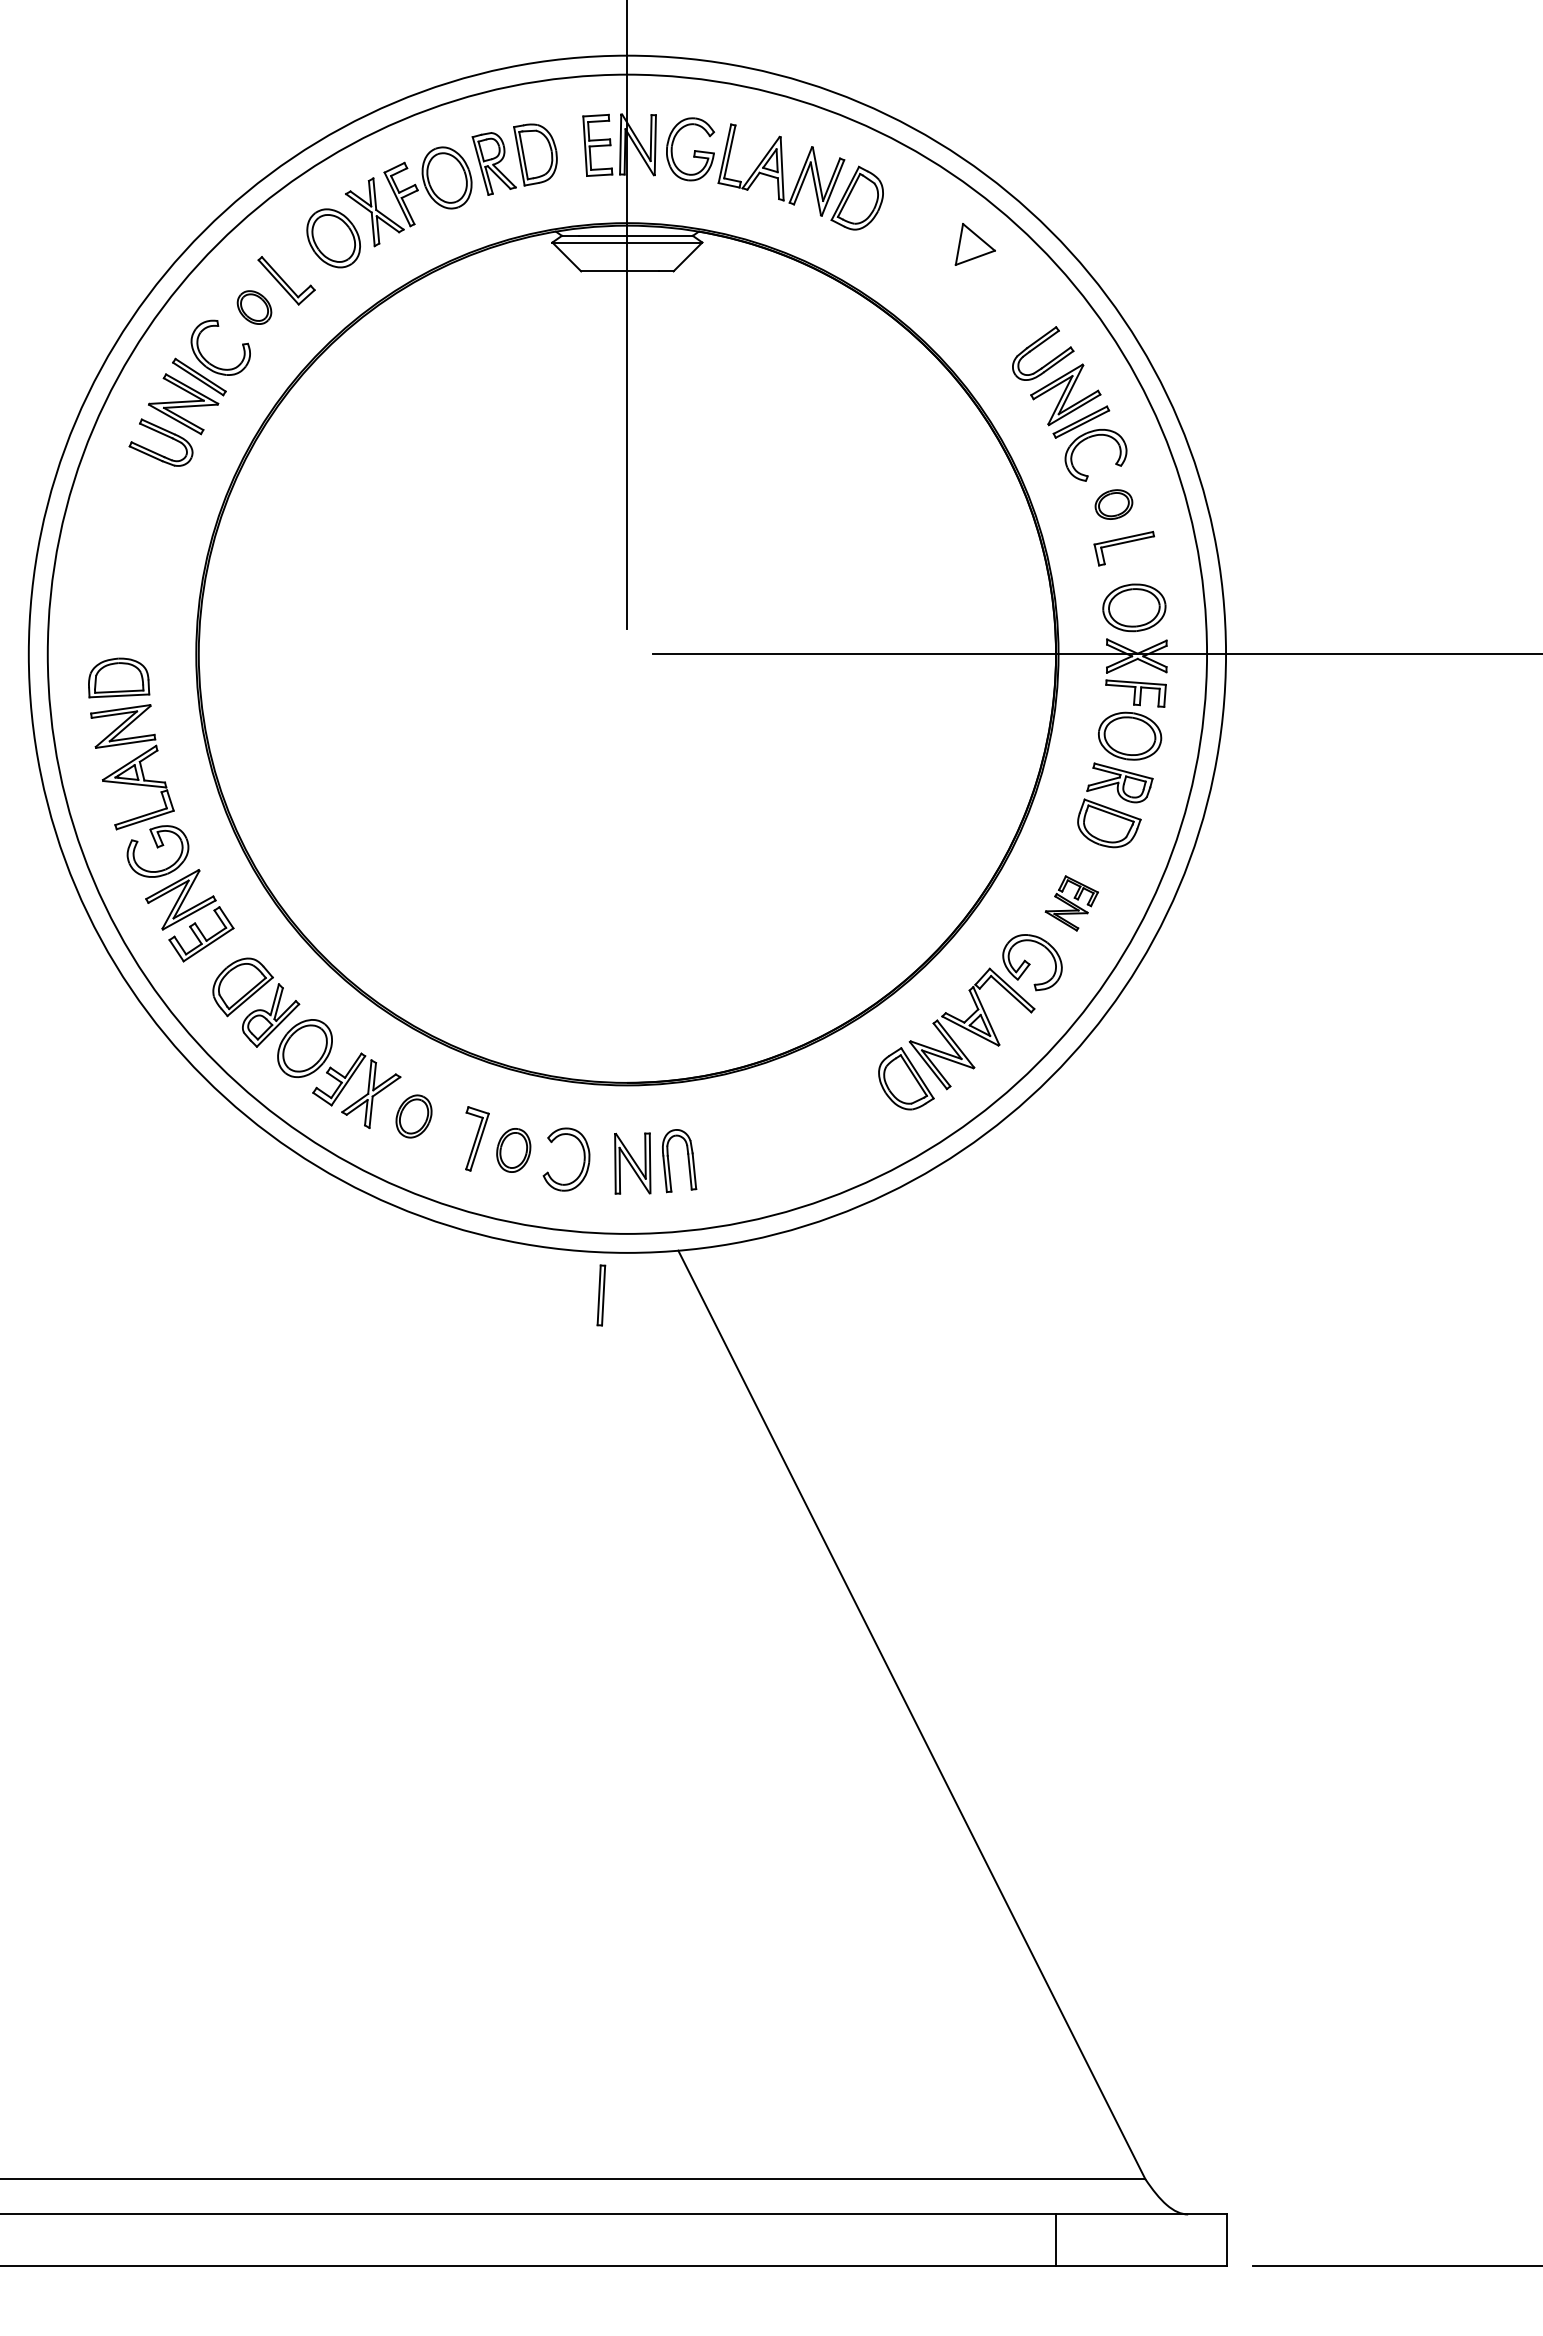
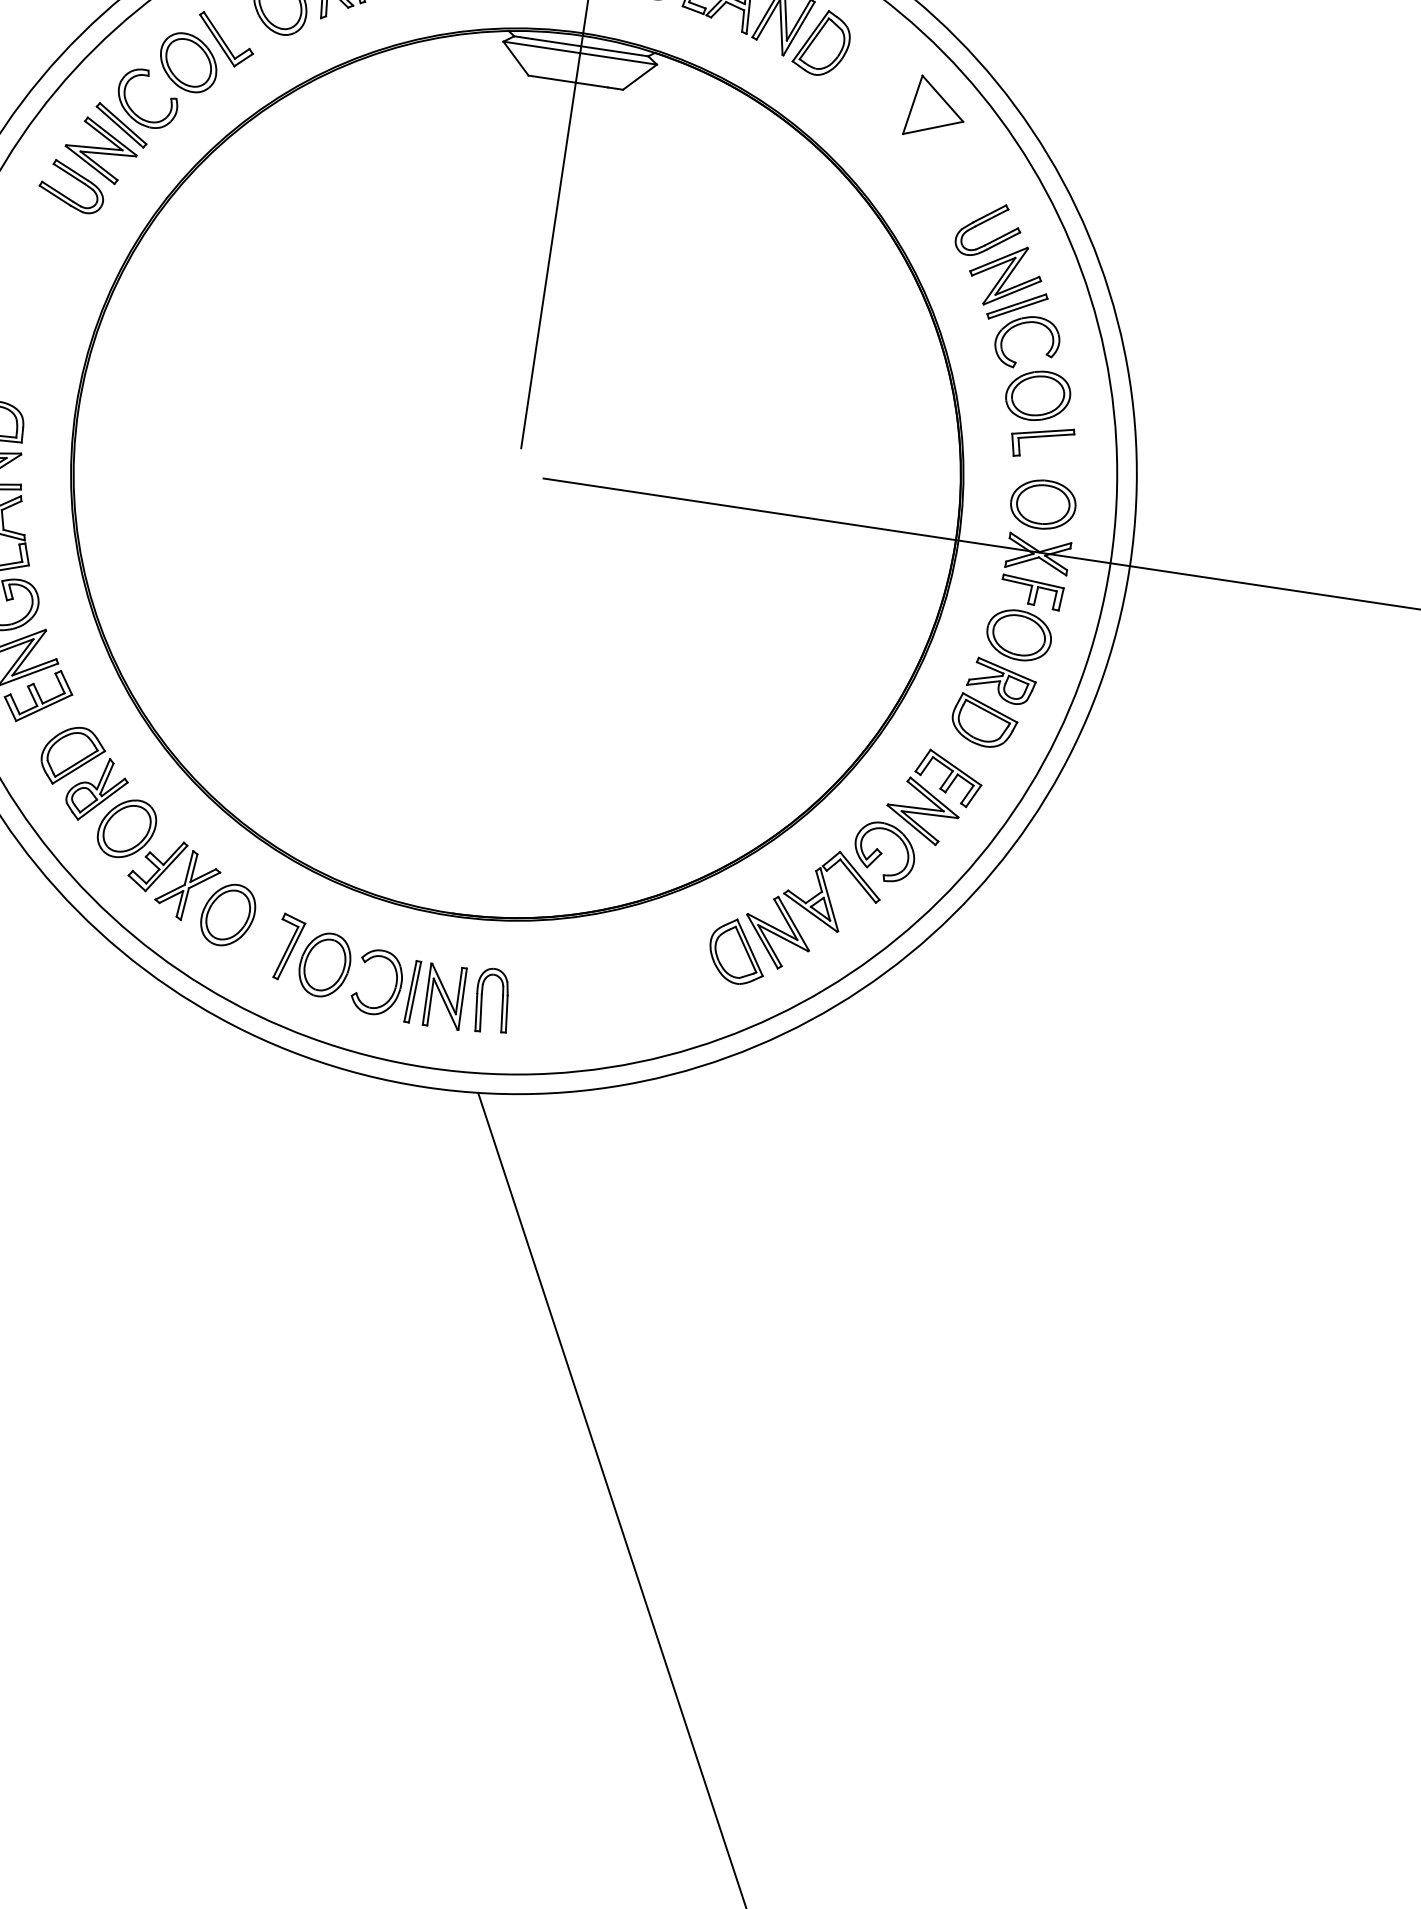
part: (975, 244) -> (936, 108), size x1.43
part: (254, 307) -> (188, 62), size x1.67
part: (1113, 504) -> (1037, 395), size x1.67
part: (1071, 903) -> (933, 797), size x1.67
part: (413, 1116) -> (227, 914), size x1.43
part: (513, 1150) -> (324, 965), size x1.43
part: (601, 1295) -> (412, 991), moved

